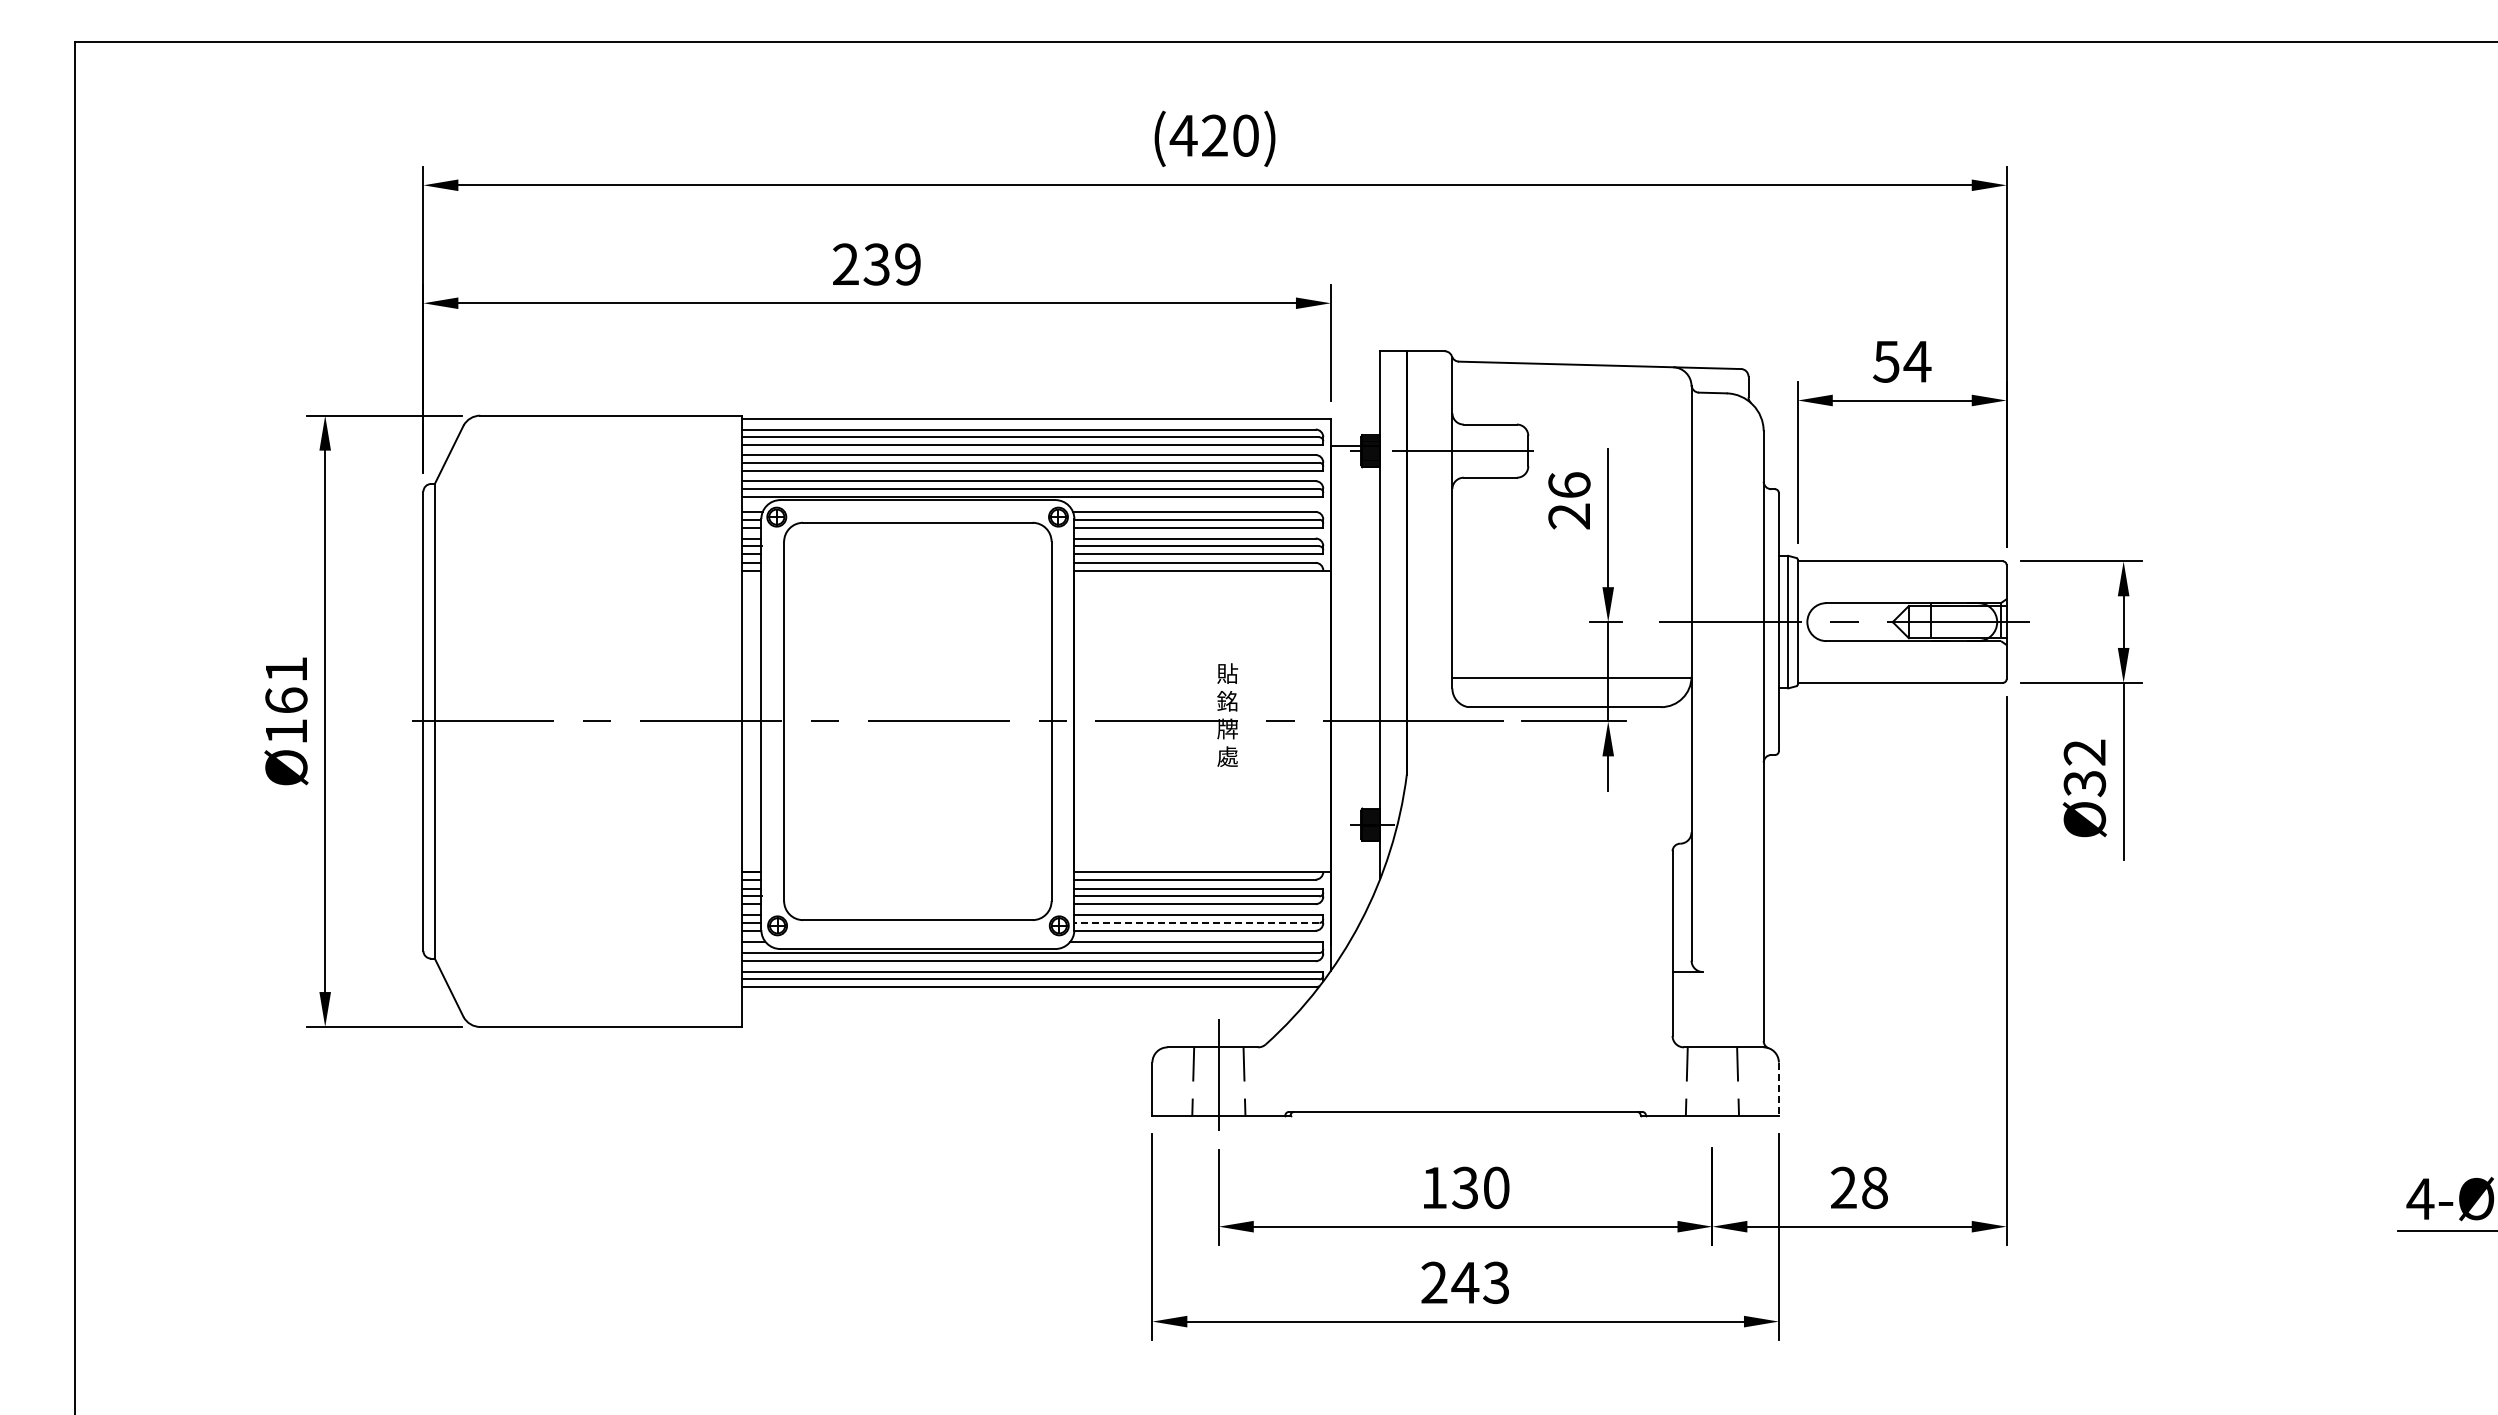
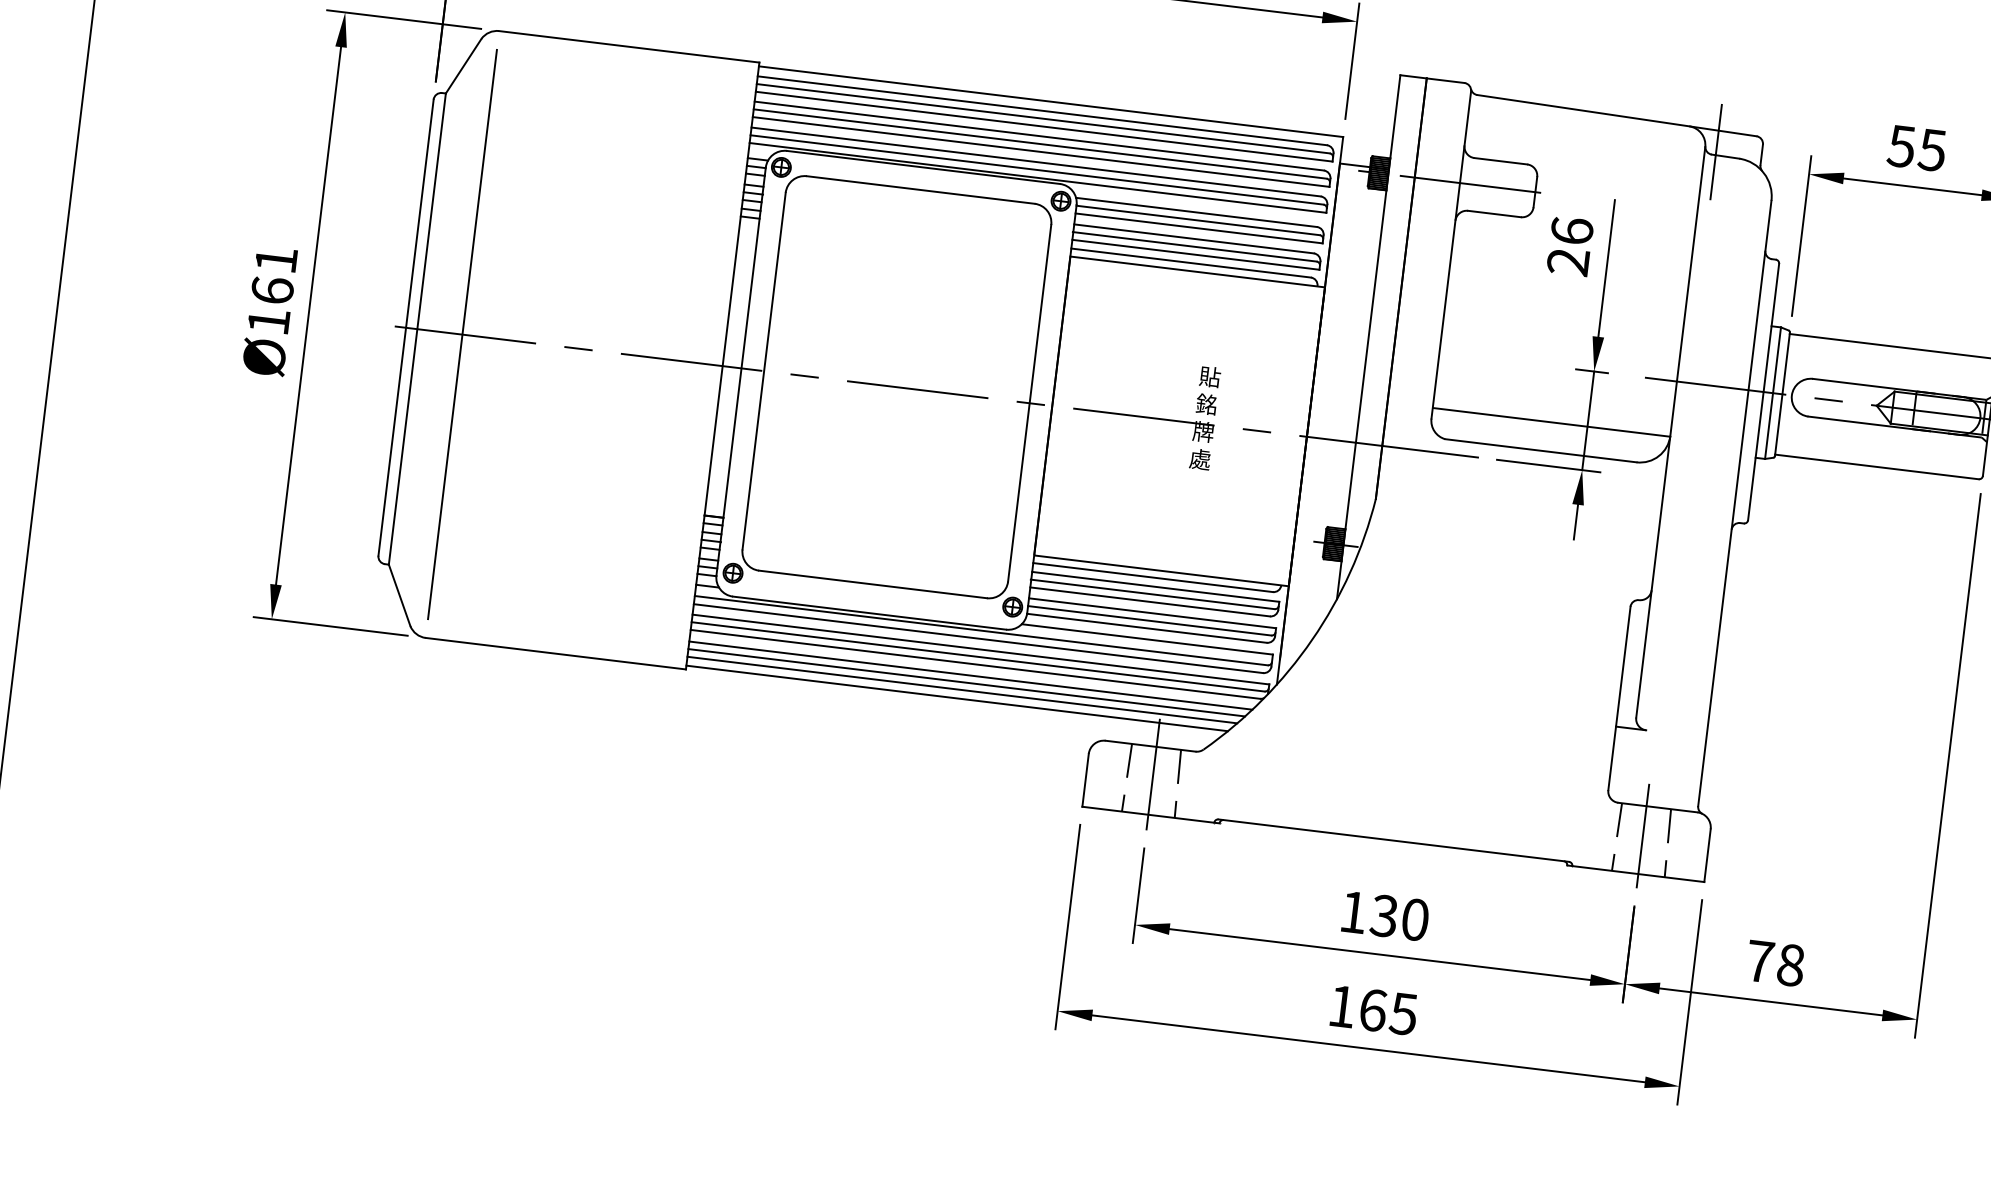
text: (1917, 361) -> (1932, 149), 54 -> 55
line: (1702, 389) -> (1715, 151), added
line: (480, 720) -> (462, 333), added
line: (1196, 922) -> (1149, 620), dashed -> solid
line: (1025, 998) -> (970, 675), added
line: (1022, 1006) -> (966, 682), added
line: (1019, 1014) -> (962, 690), added
line: (1014, 1023) -> (956, 698), added
line: (1712, 1077) -> (1643, 836), added
line: (1778, 1089) -> (1707, 855), dashed -> solid
text: (1843, 1187) -> (1759, 961), 28 -> 78
text: (1465, 1282) -> (1373, 1009), 243 -> 165

